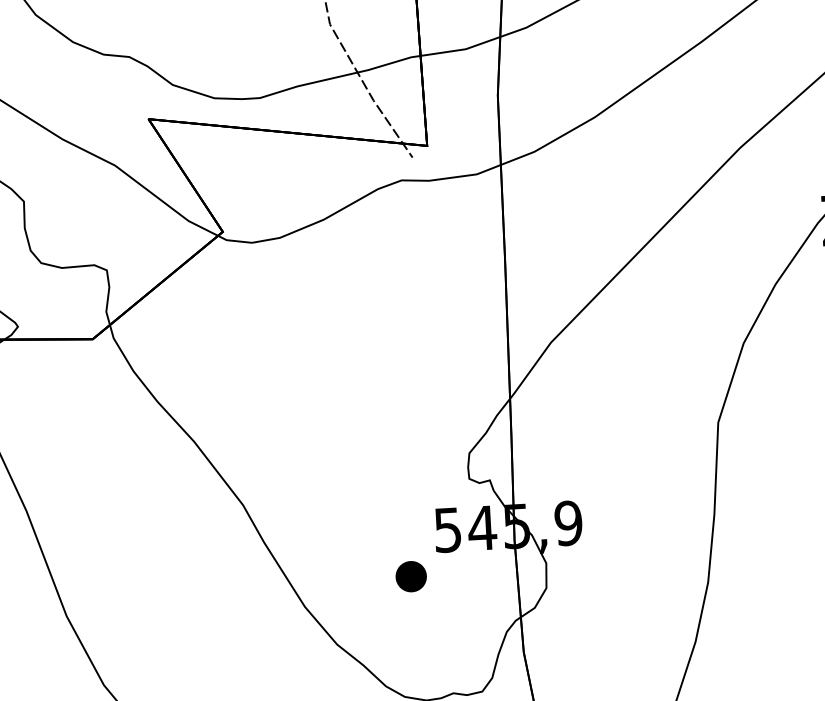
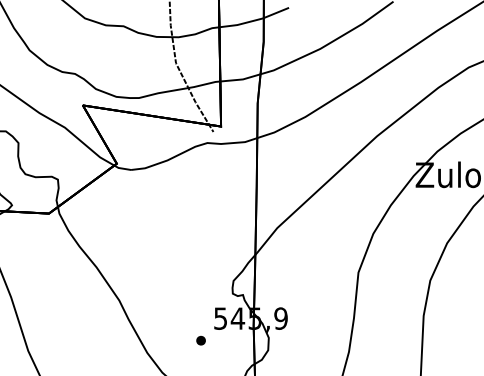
part: (409, 576) -> (200, 340), size x0.62

